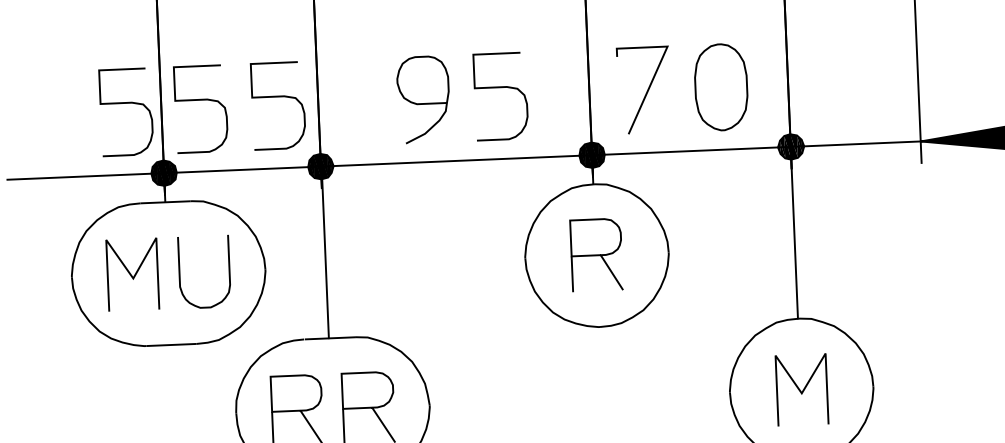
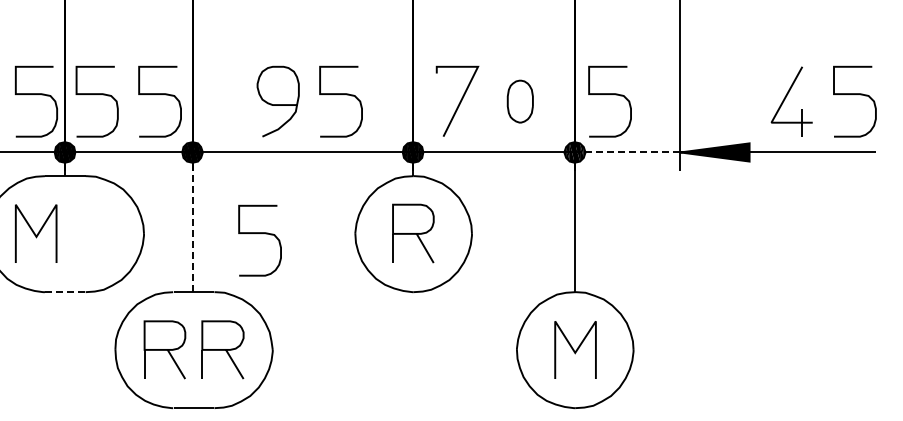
curve: (830, 73) -> (609, 94), added
part: (721, 87) -> (520, 101), size x0.6
line: (855, 144) -> (627, 152), solid -> dashed
line: (325, 252) -> (193, 222), solid -> dashed
curve: (407, 262) -> (259, 233), added
curve: (181, 272) -> (75, 233), removed
line: (171, 345) -> (65, 292), solid -> dashed

